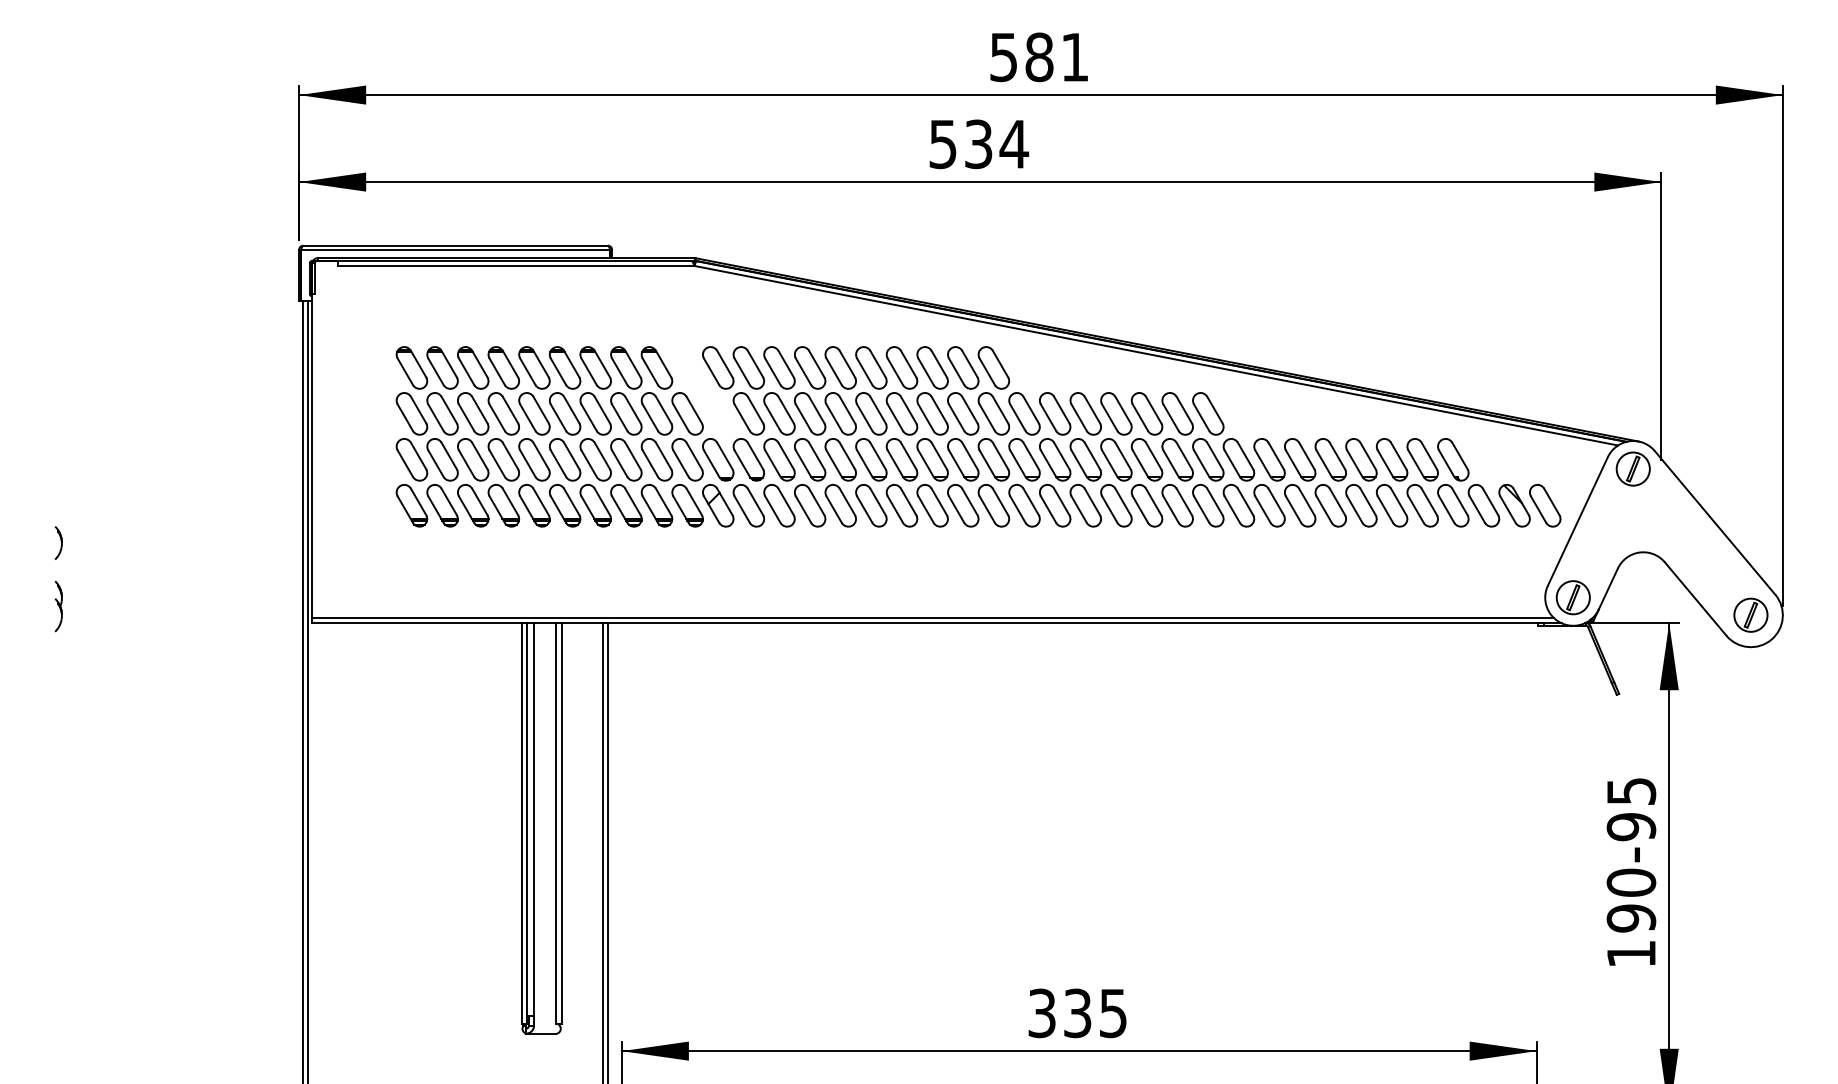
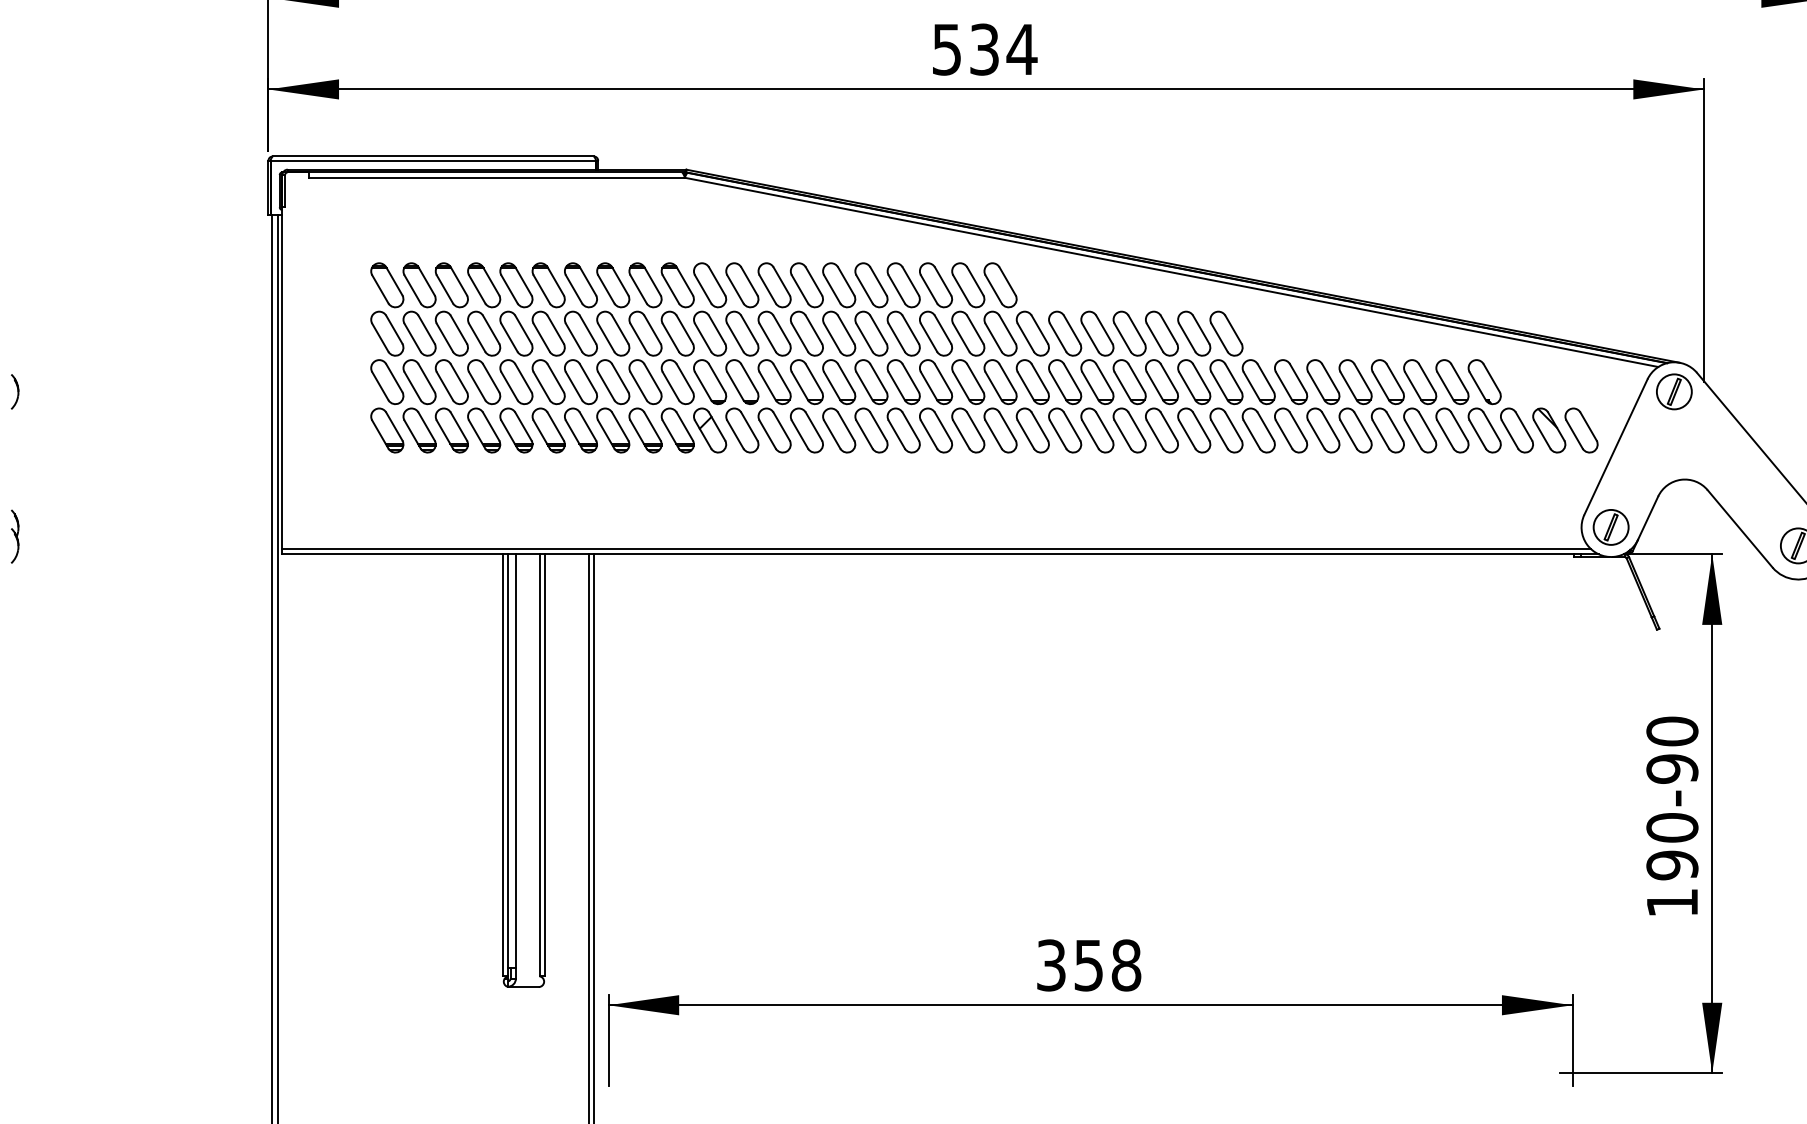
part: (702, 390) -> (693, 309), added
part: (58, 542) -> (14, 391), moved
text: (1631, 791) -> (1672, 731), 190-95 -> 190-90
text: (1095, 1013) -> (1107, 965), 335 -> 358

